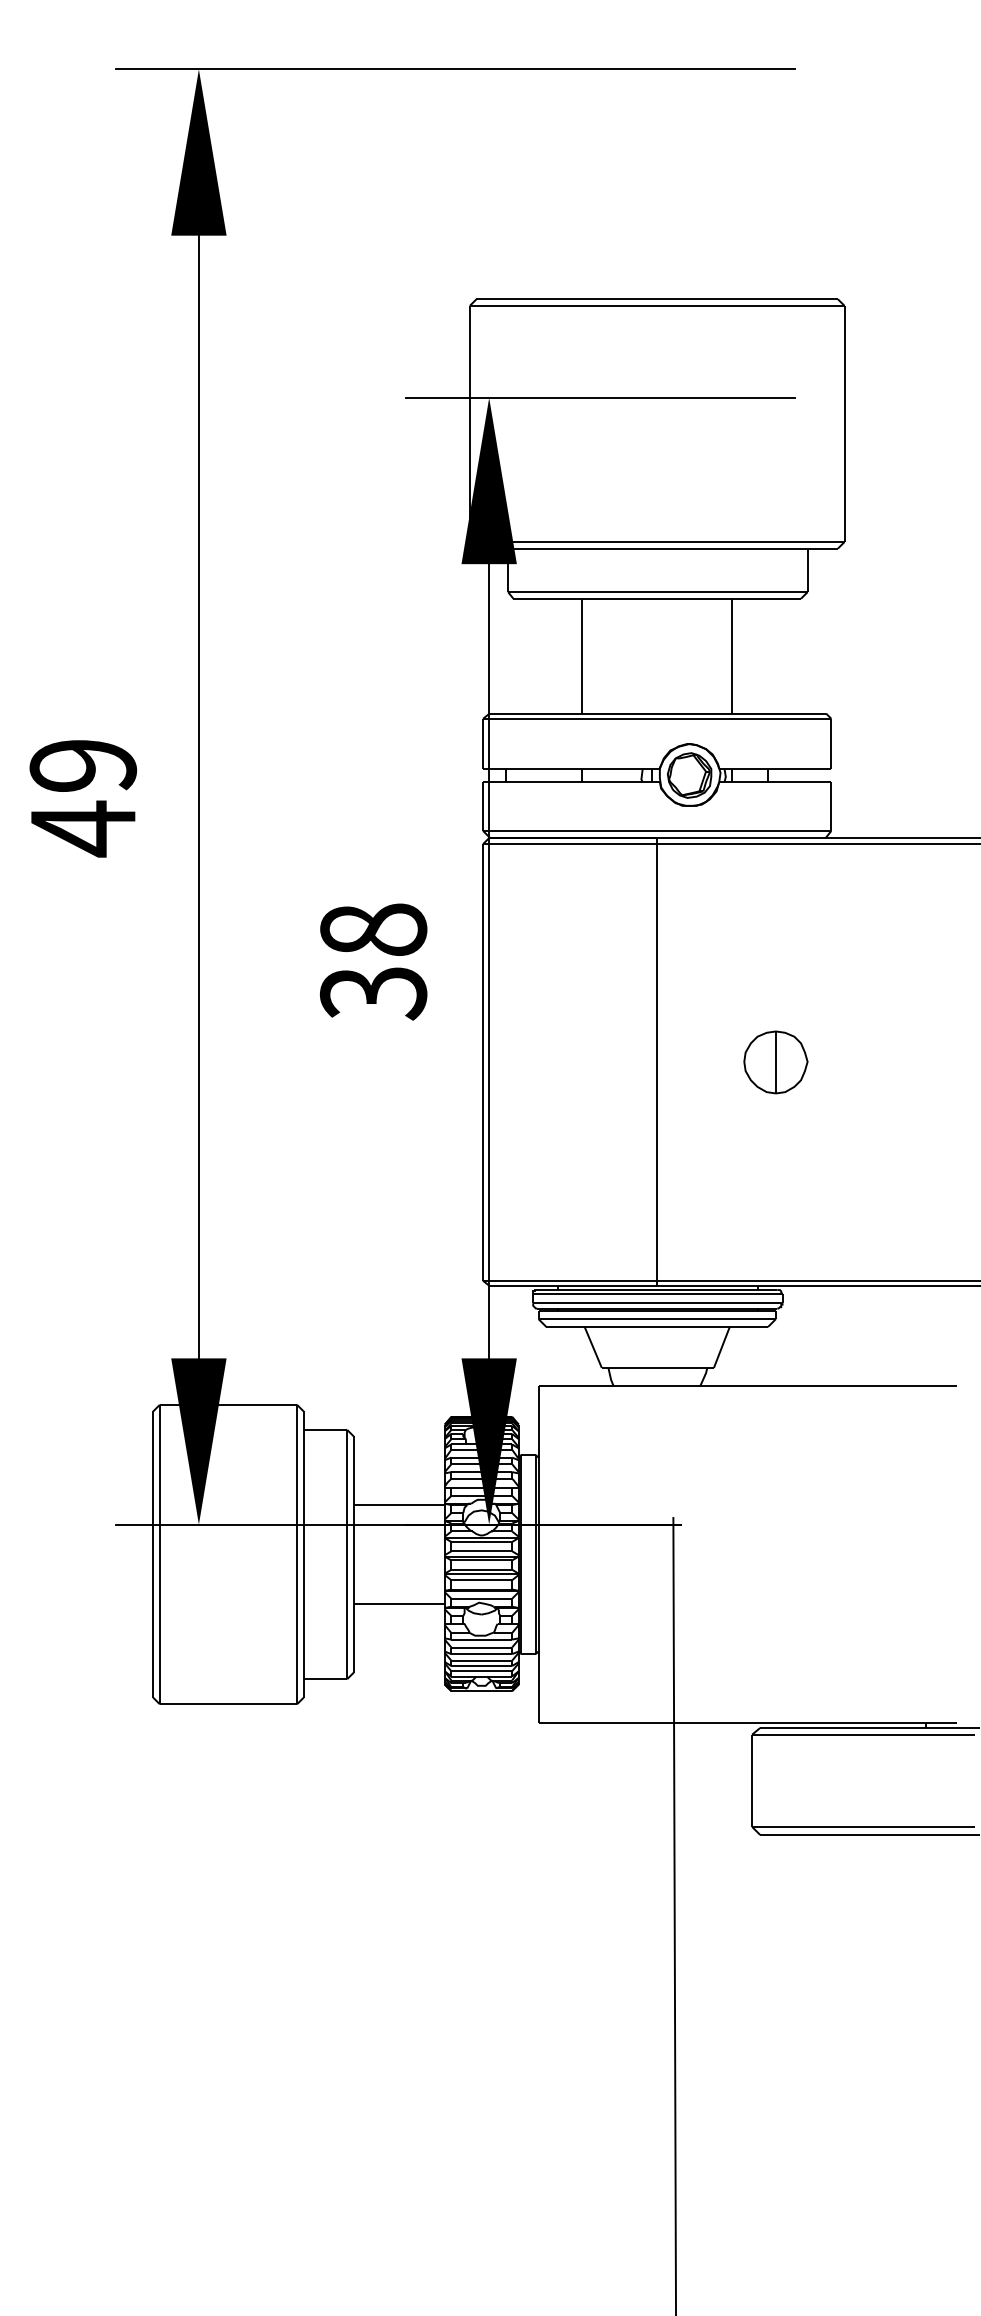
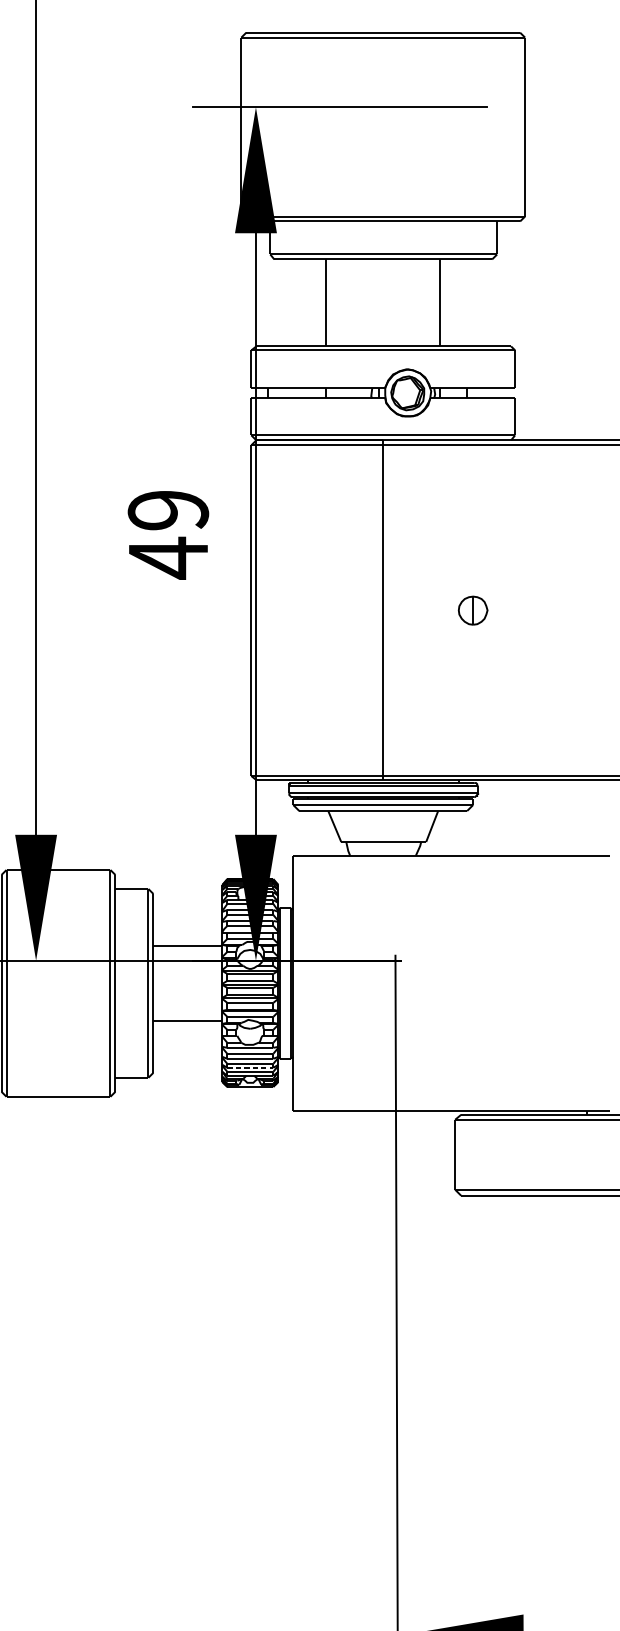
text: (373, 962) -> (168, 534), 38 -> 49
part: (775, 1062) -> (472, 610), size x0.6
line: (482, 1666) -> (250, 1068), solid -> dashed

